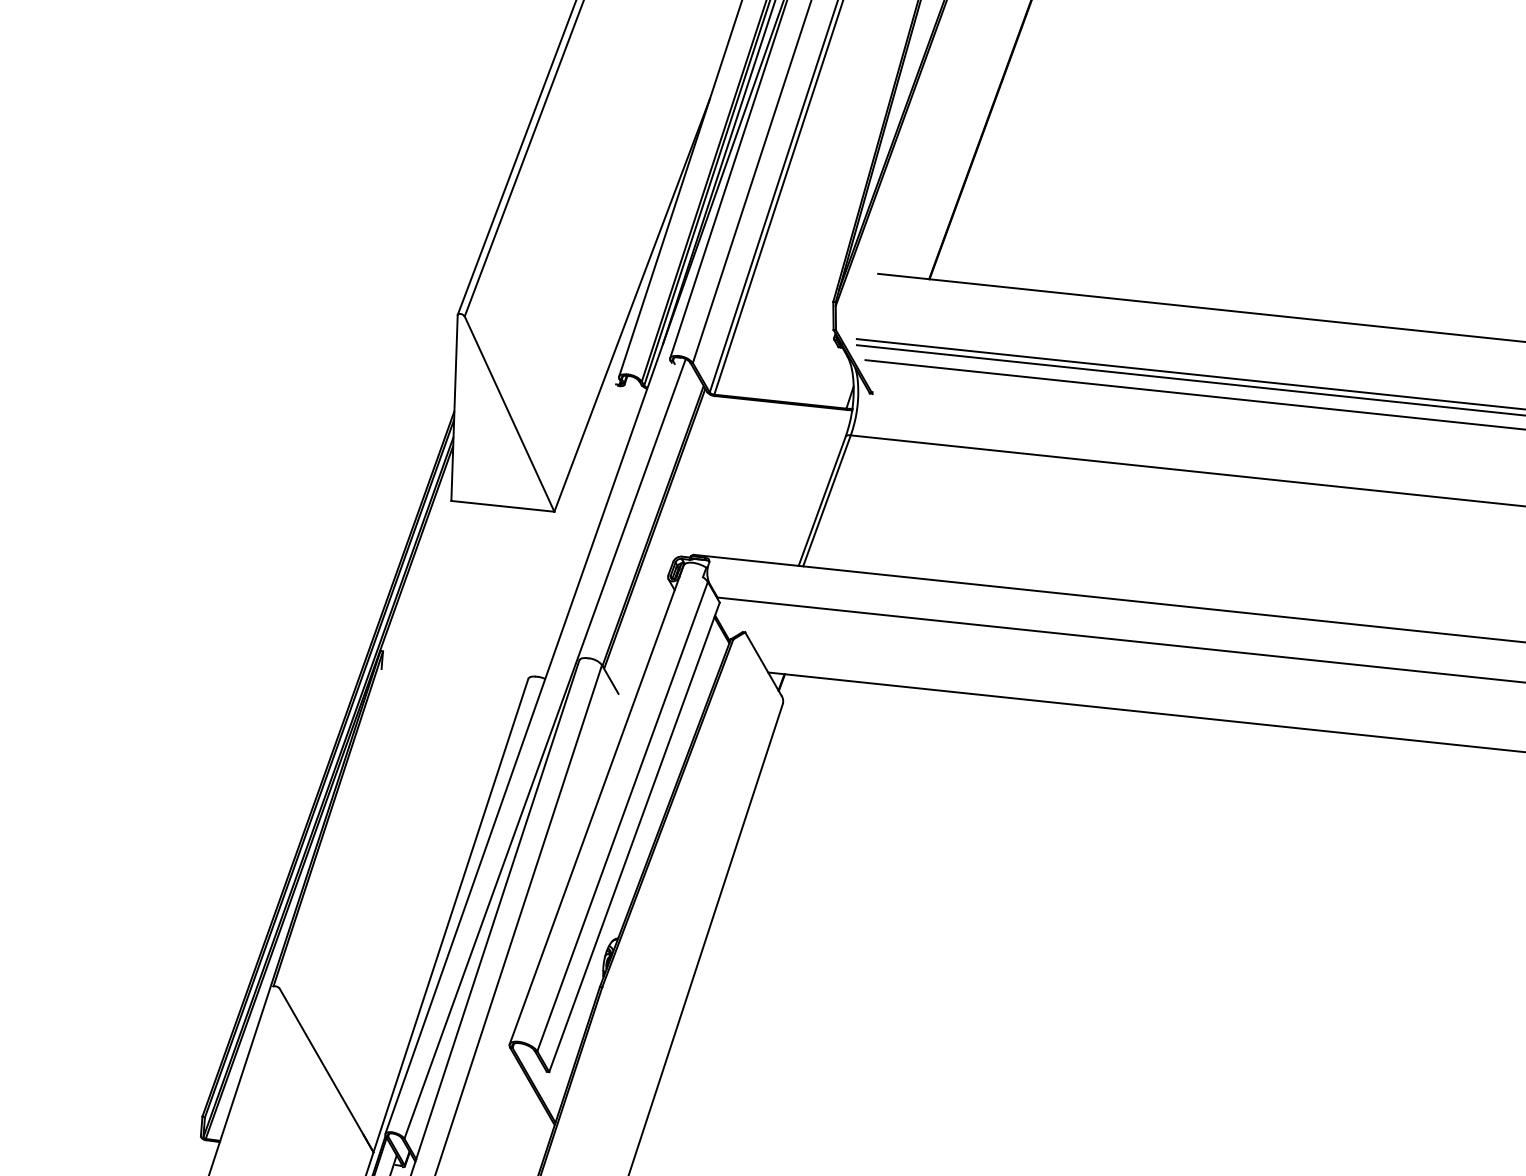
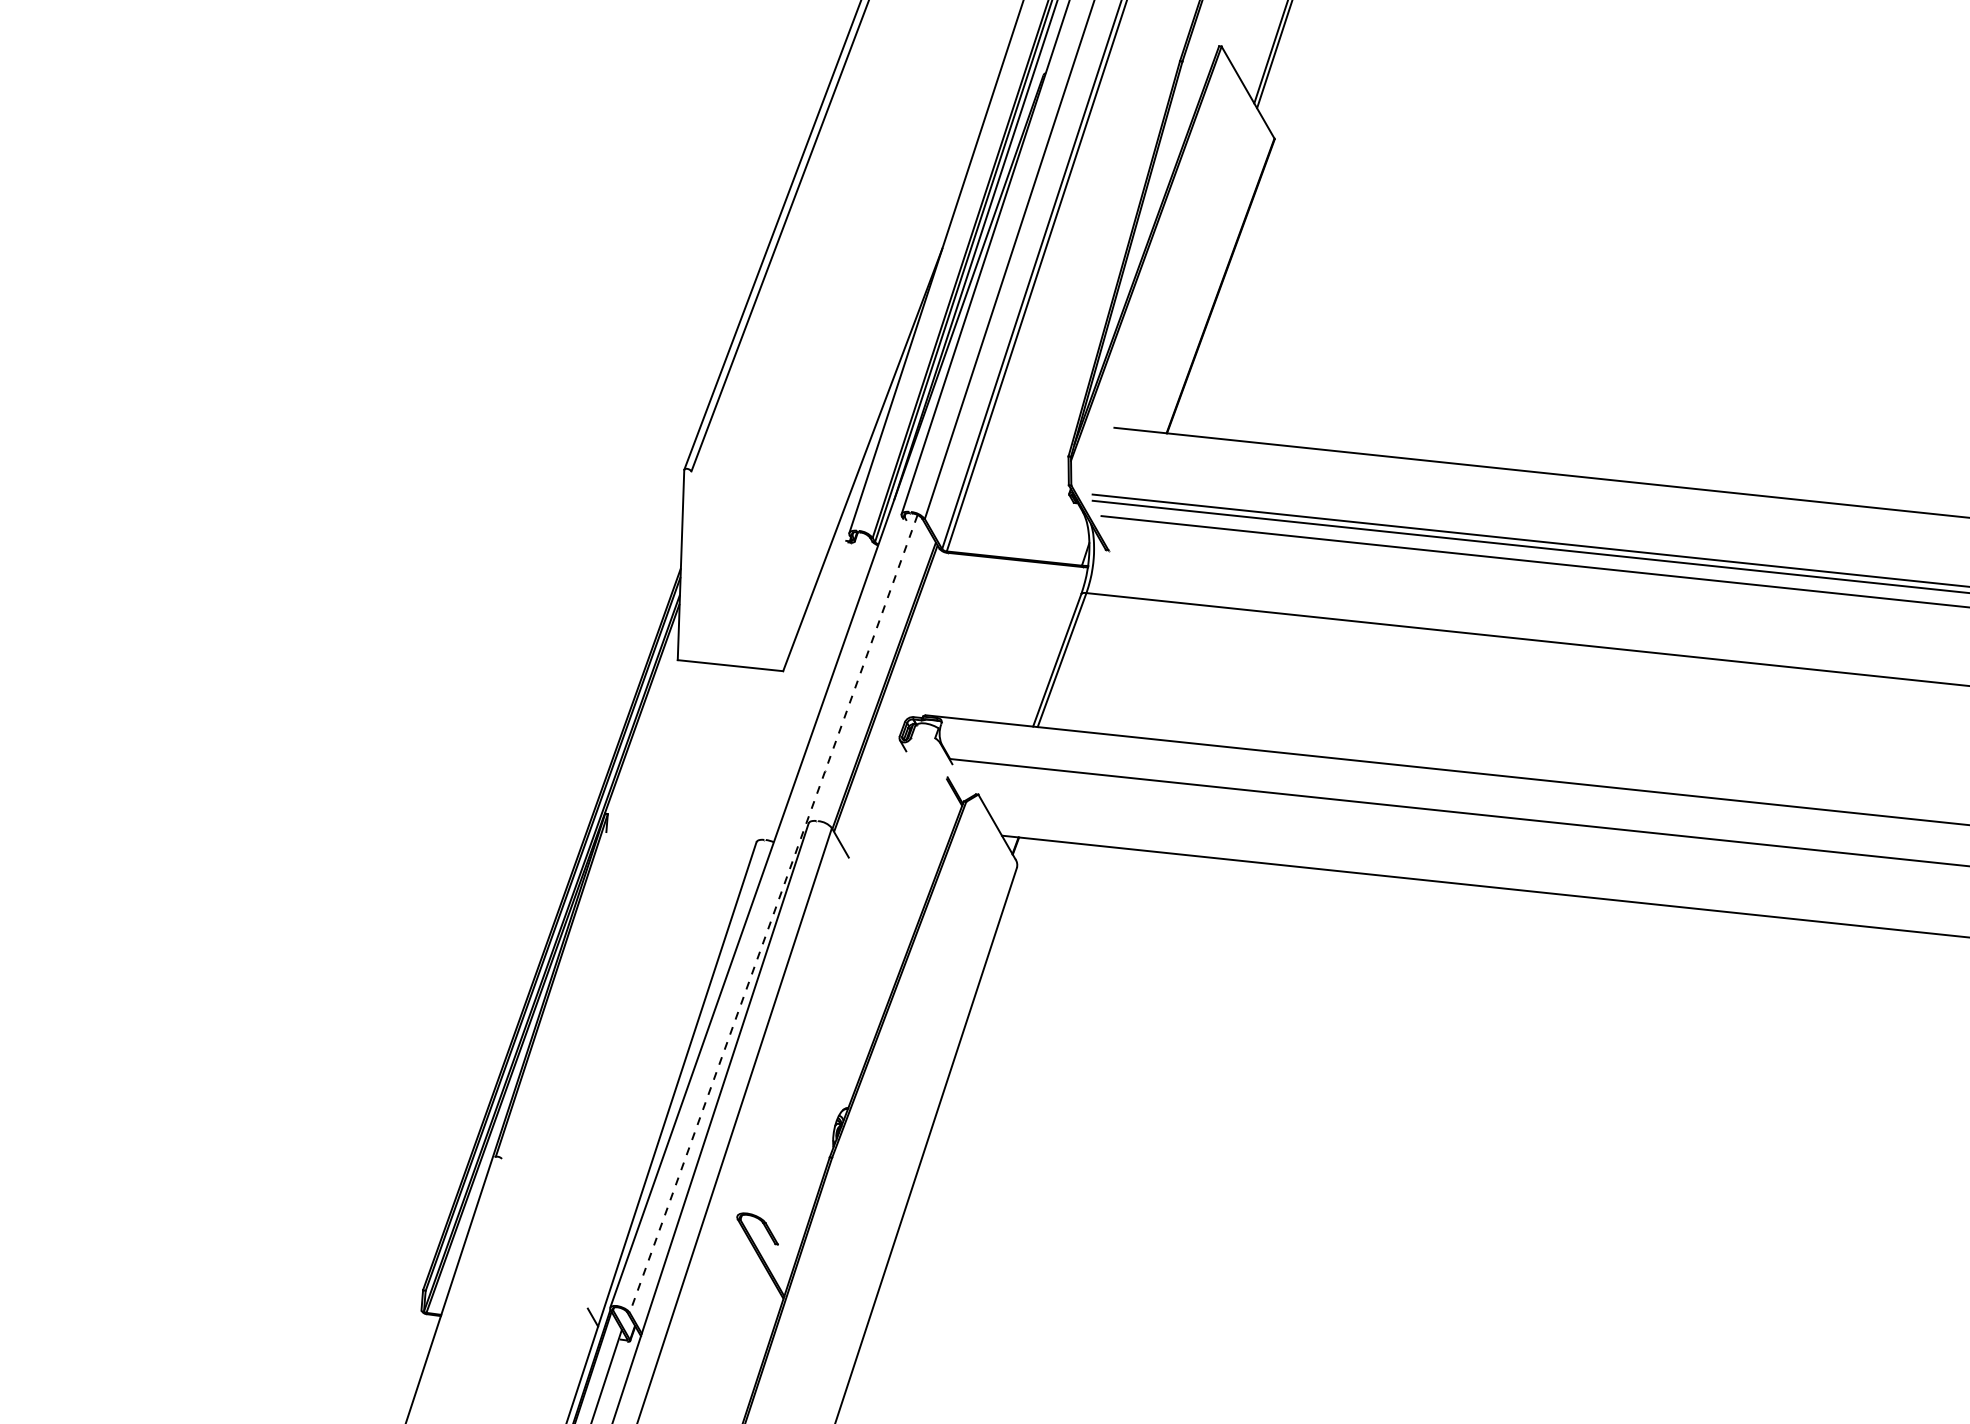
line: (509, 414) -> (737, 571), removed
line: (544, 748) -> (773, 913), solid -> dashed
line: (596, 805) -> (826, 971), removed
line: (622, 816) -> (852, 983), removed
line: (633, 837) -> (864, 1004), removed
line: (326, 1070) -> (550, 1242), removed

